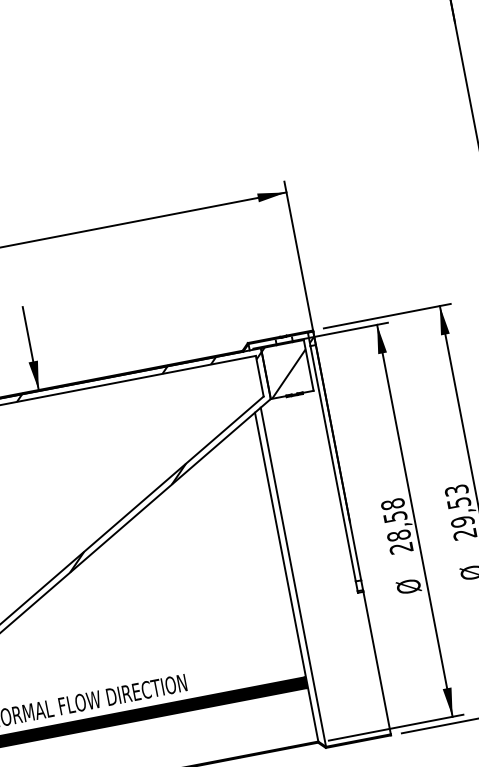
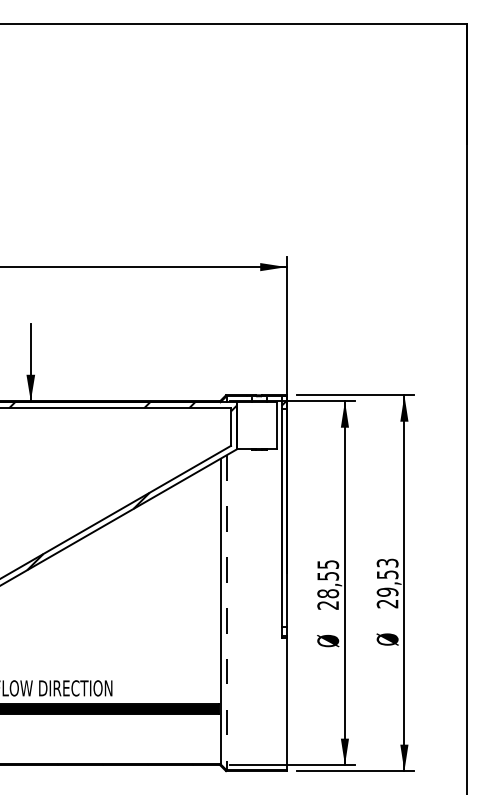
hatch: (286, 369) -> (256, 425), removed
text: (393, 504) -> (328, 564), 28,58 -> 28,55
line: (293, 578) -> (226, 613), solid -> dashed

